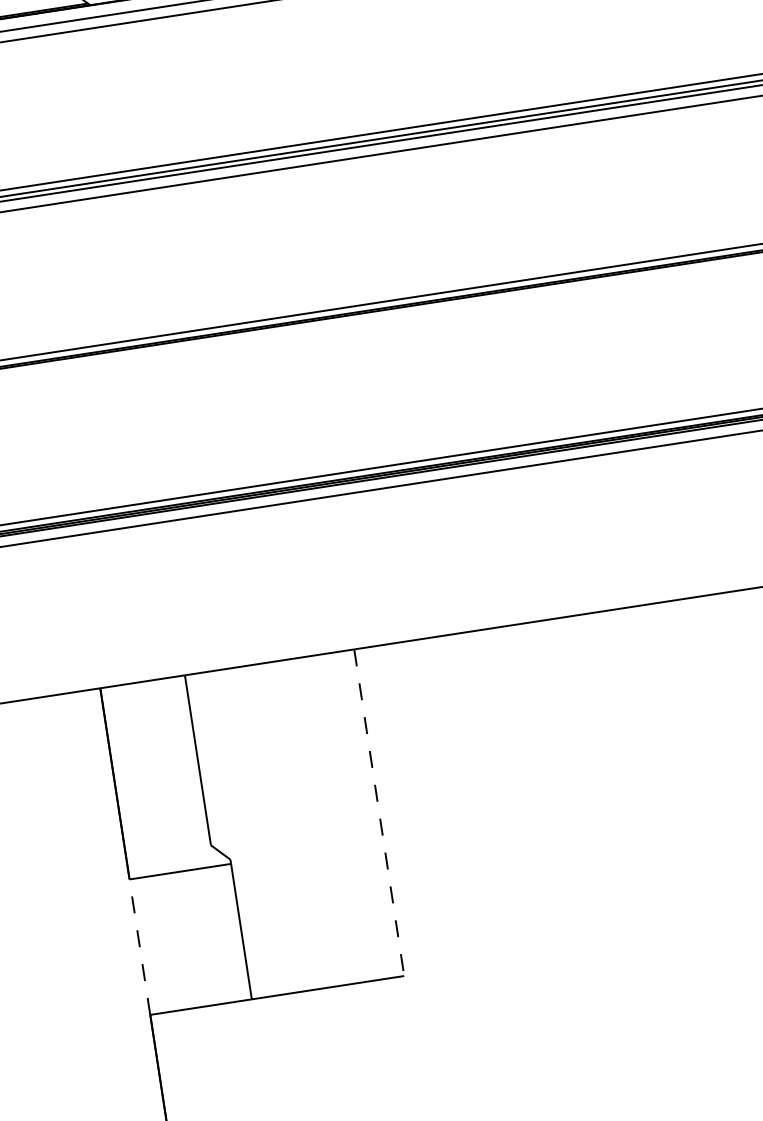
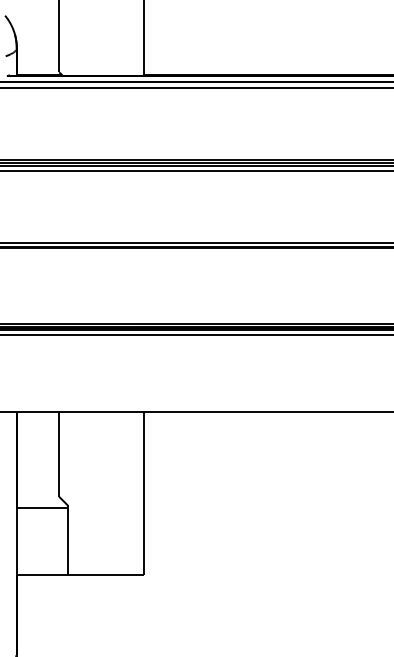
line: (379, 812) -> (144, 493), dashed -> solid
line: (139, 947) -> (16, 541), dashed -> solid

